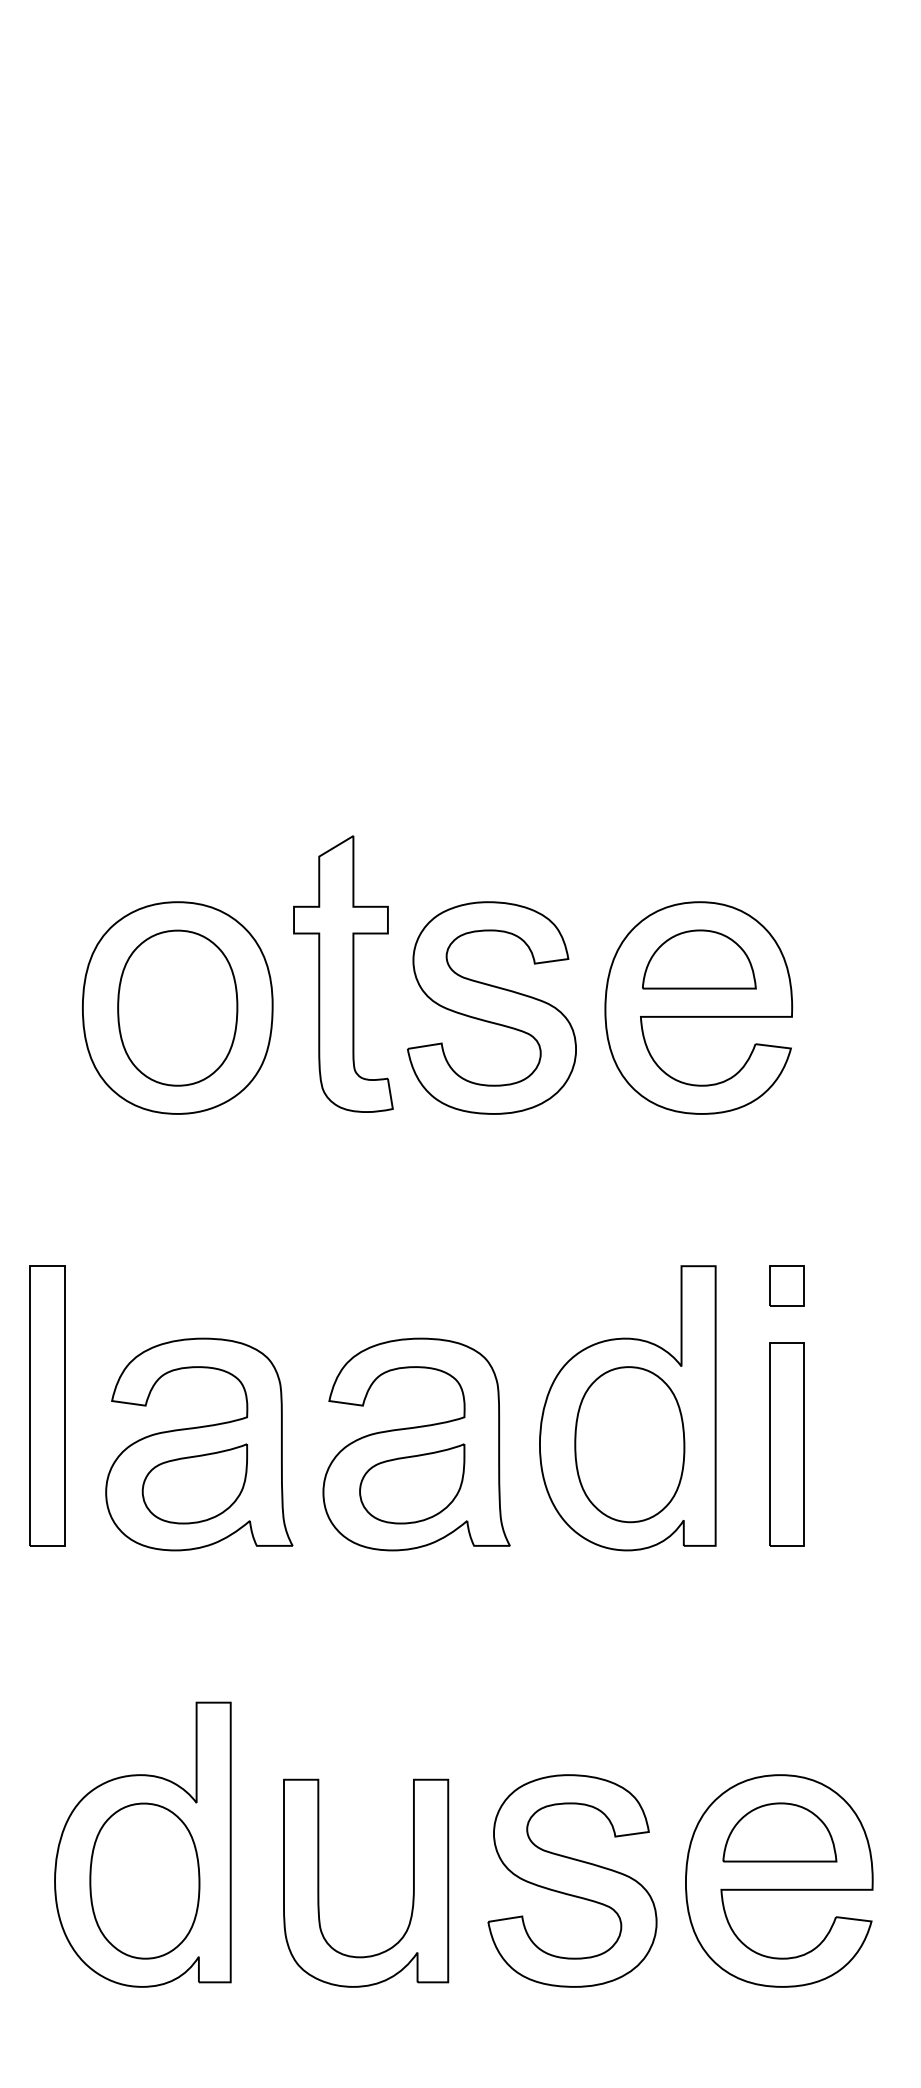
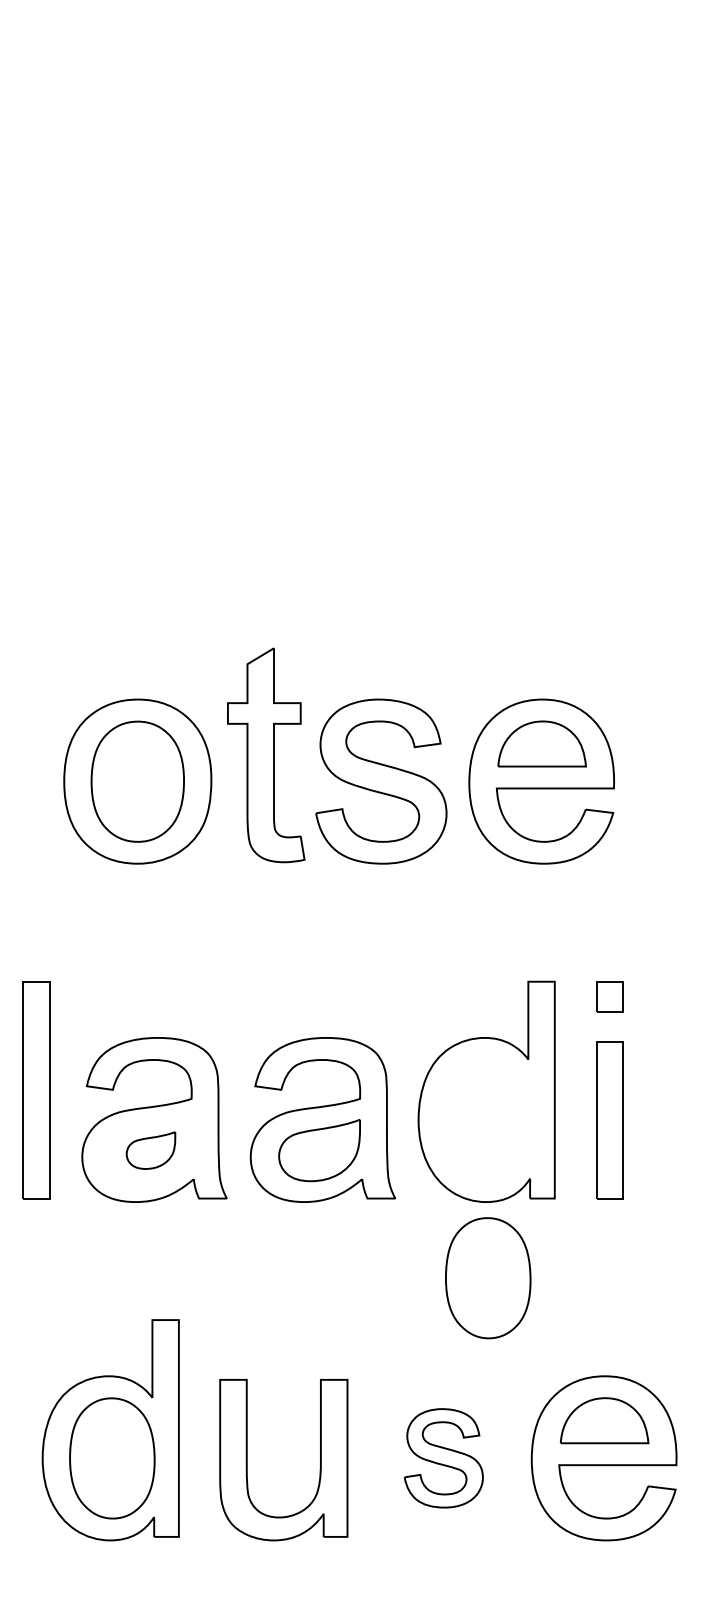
part: (629, 1444) -> (488, 1278), moved
part: (194, 1483) -> (150, 1150), size x0.6
part: (572, 1880) -> (443, 1457), size x0.6

